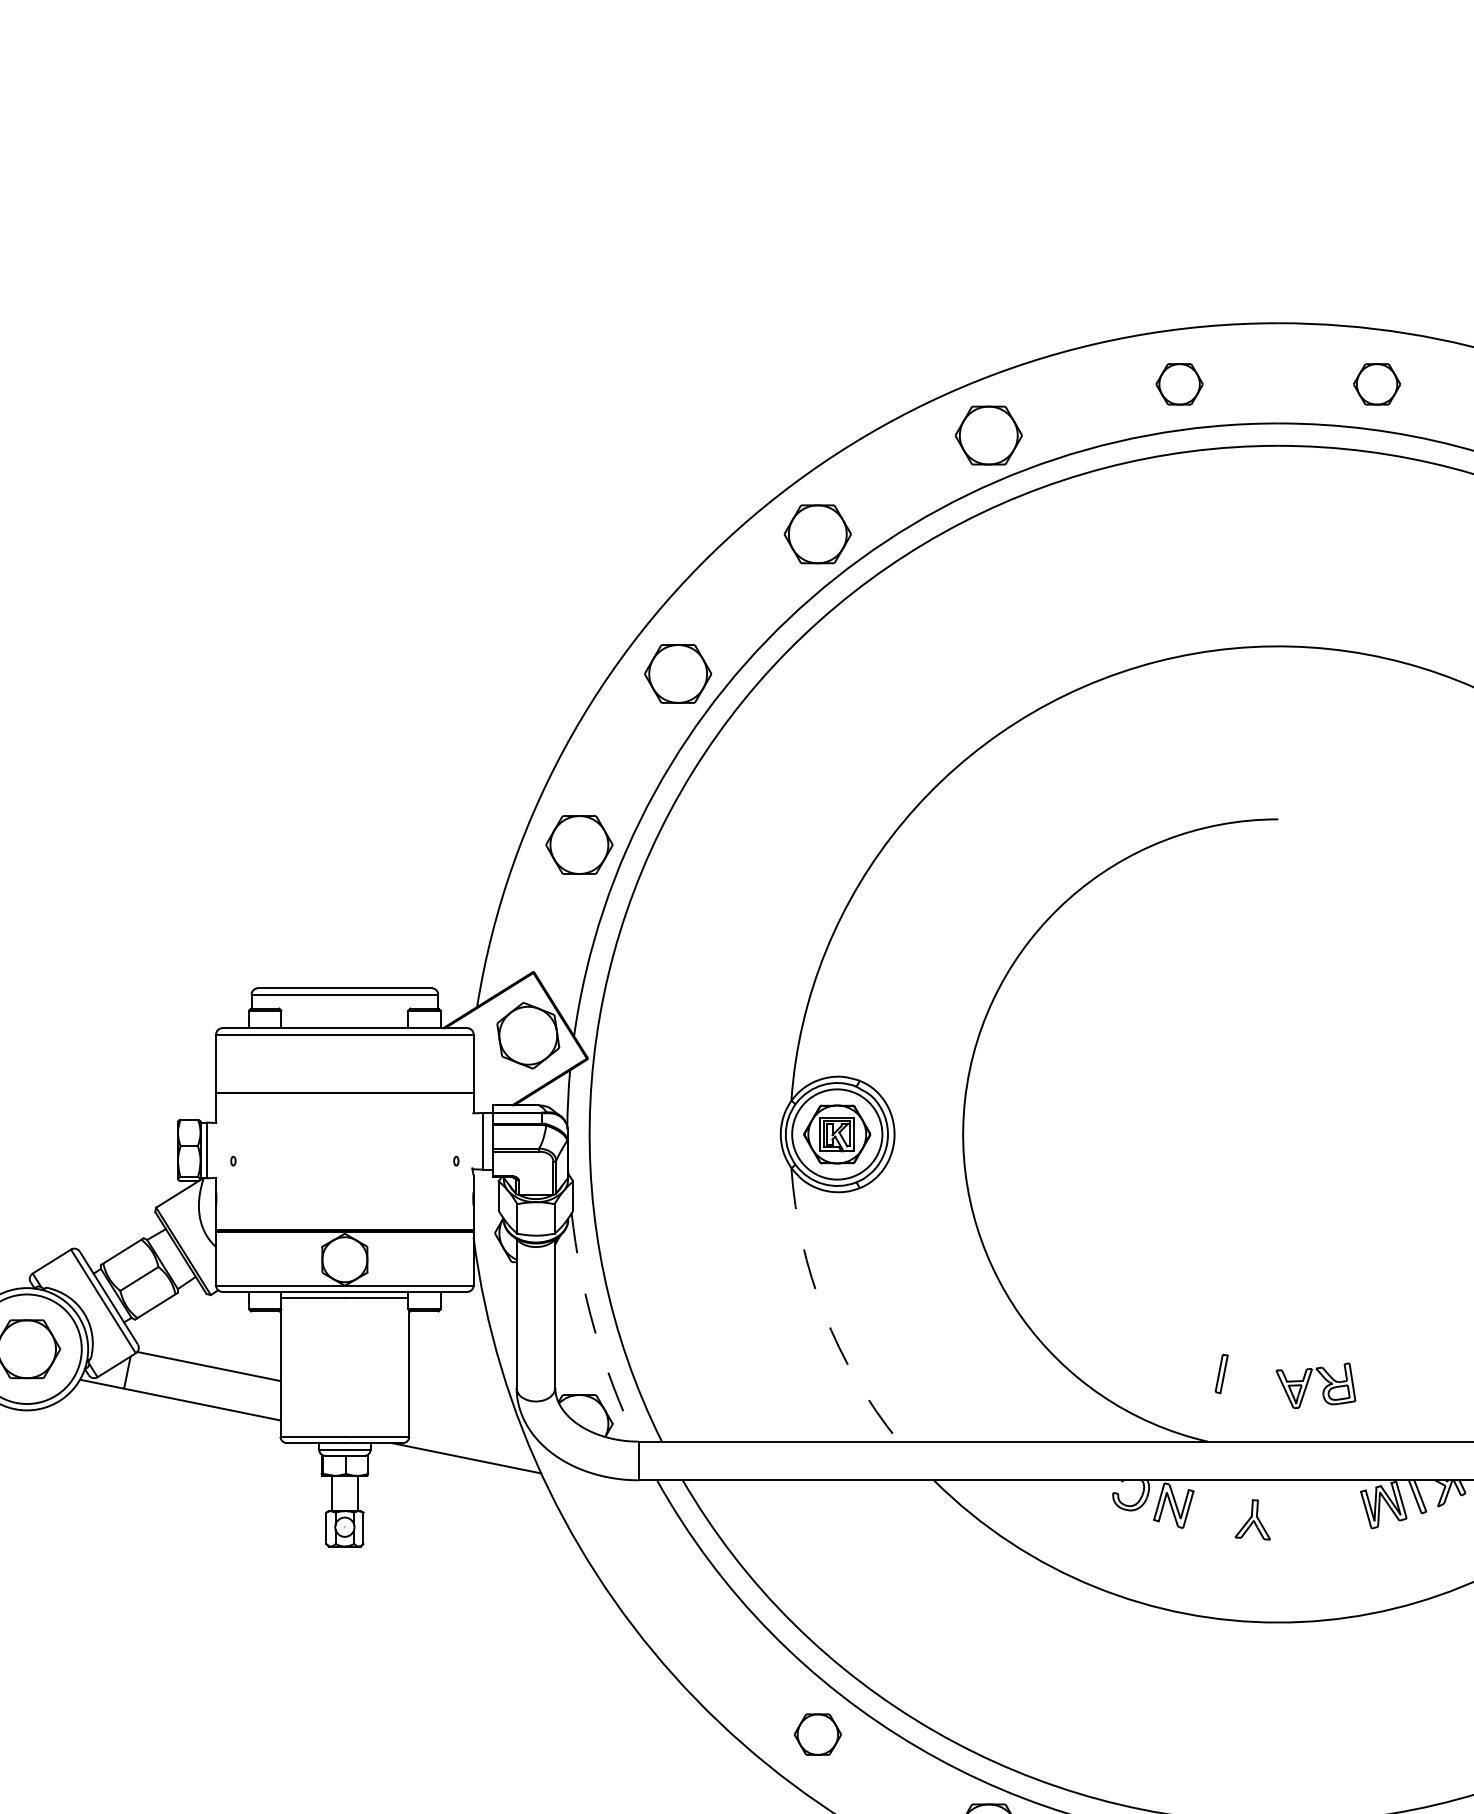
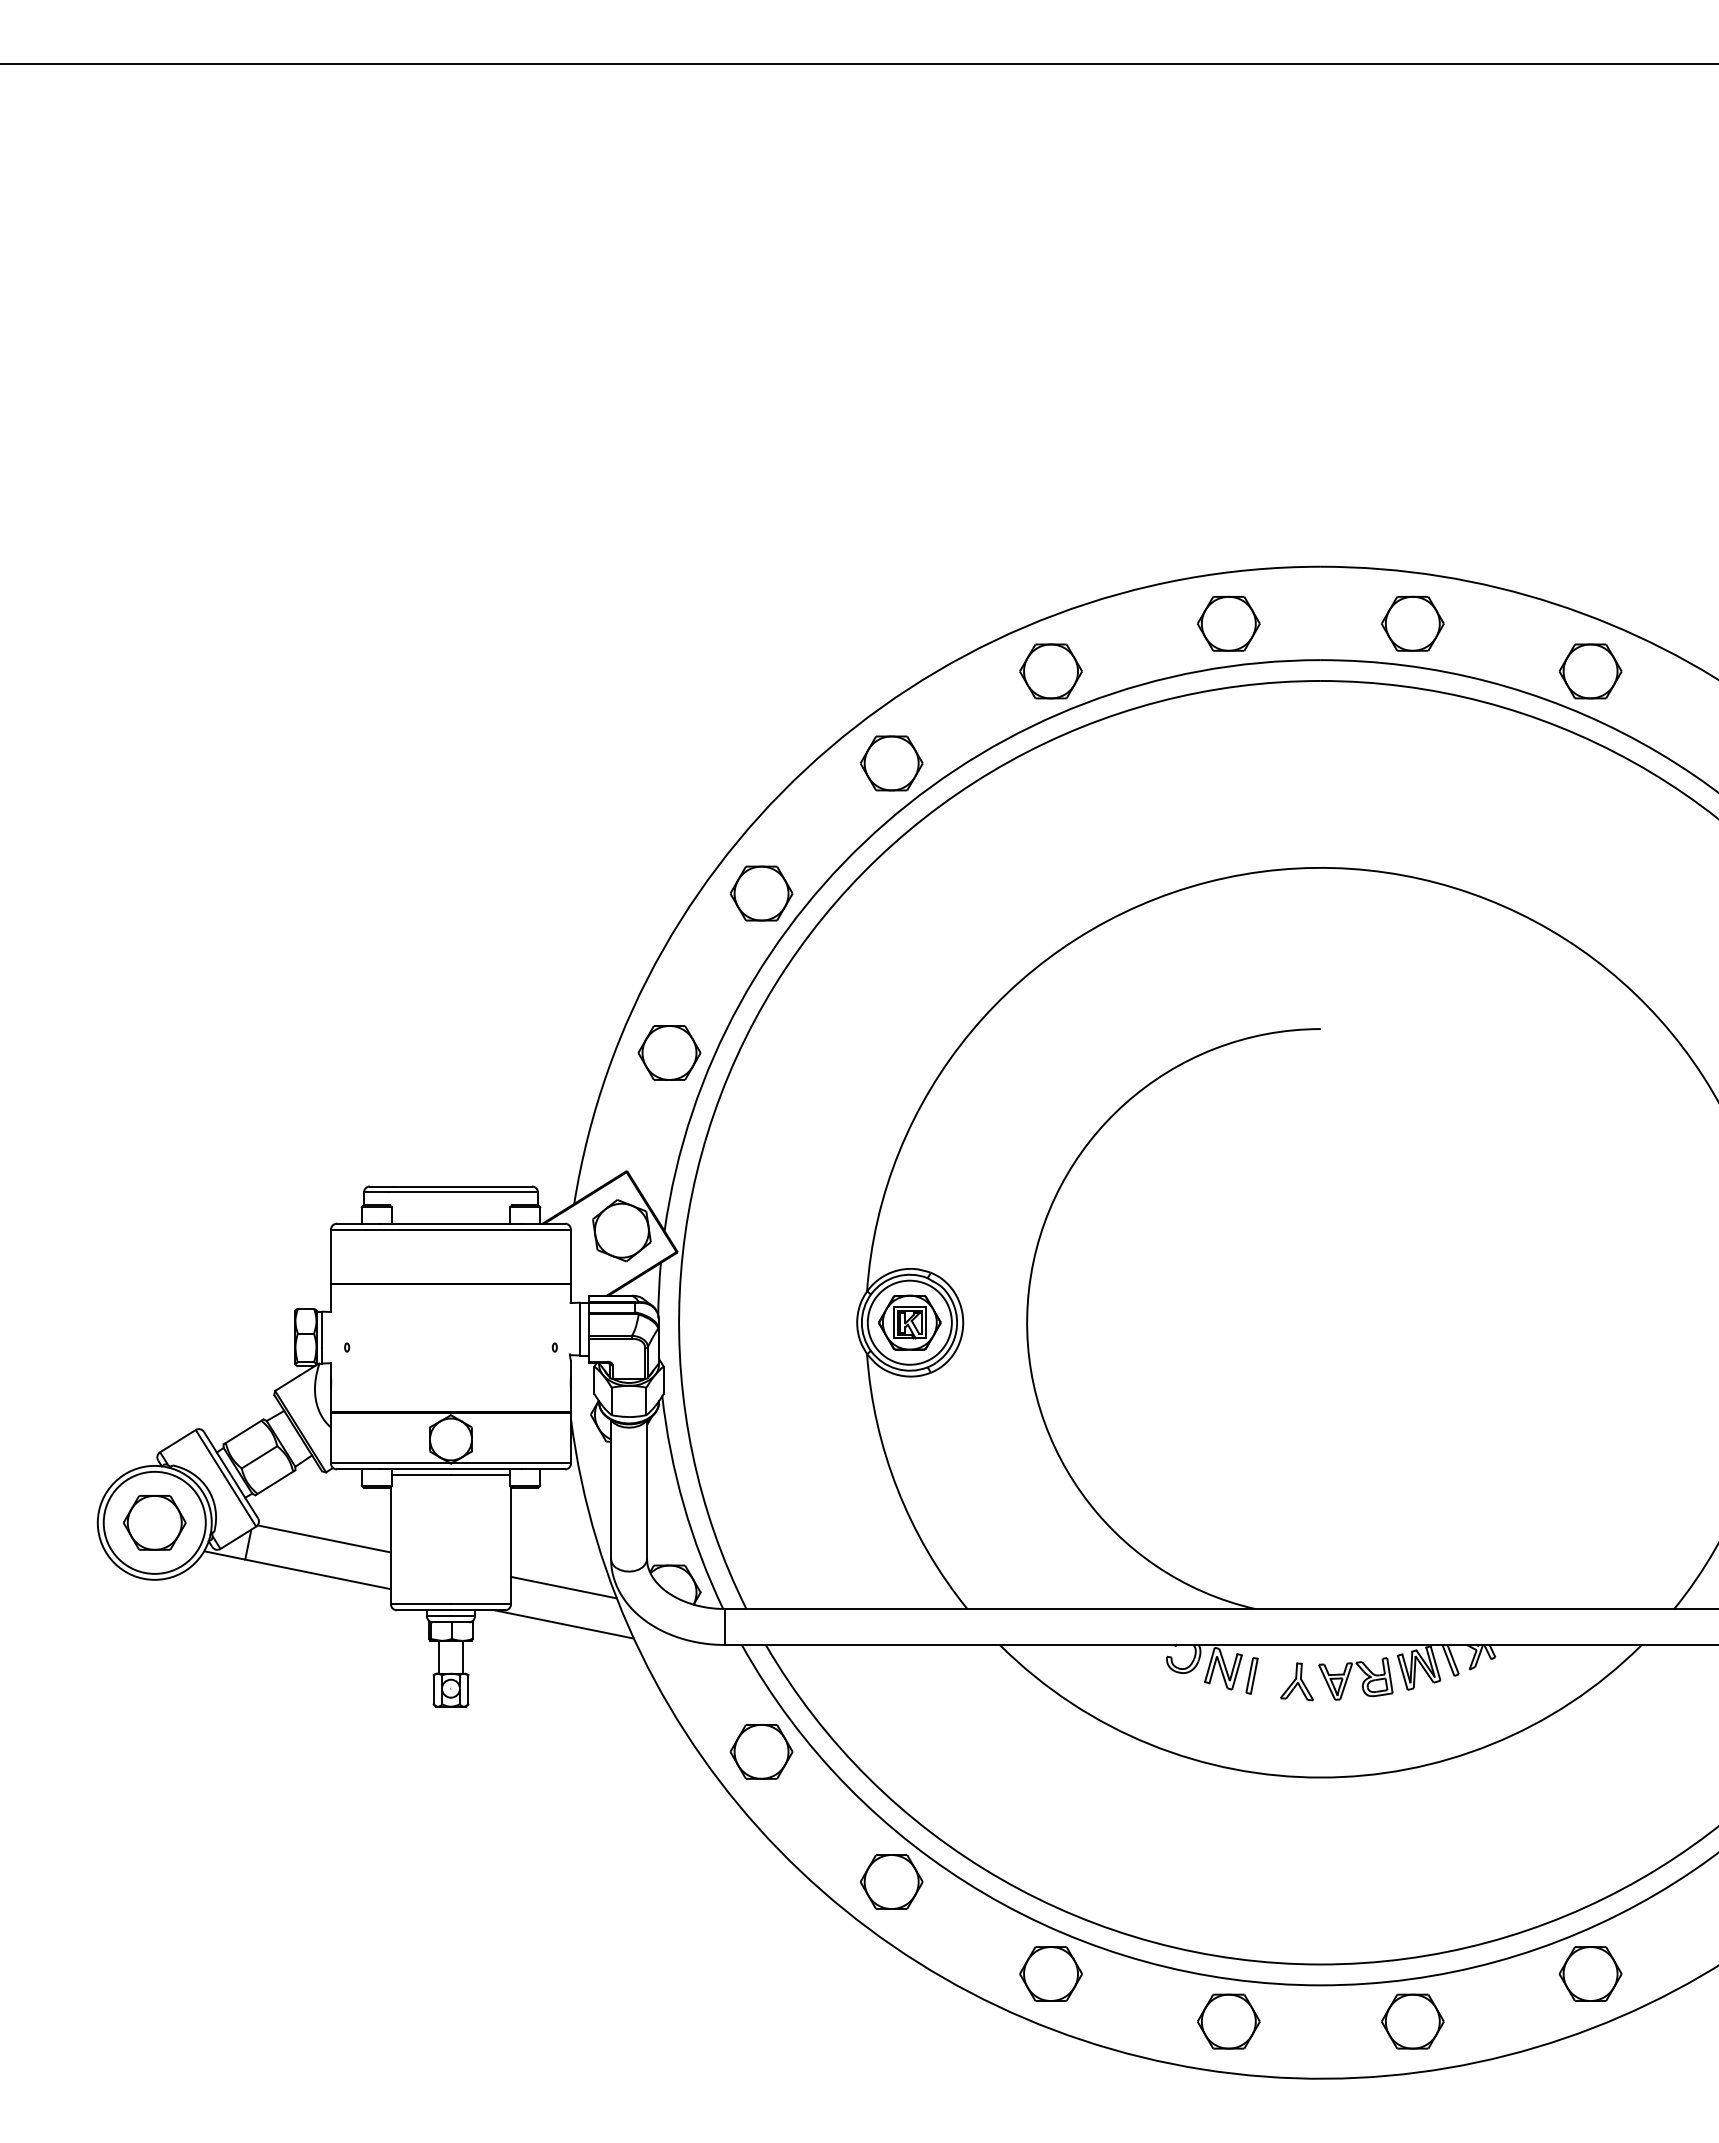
part: (1179, 384) -> (1228, 623), size x1.43
part: (1376, 384) -> (1412, 623), size x1.43
arc: (824, 1313) -> (897, 1489), dashed -> solid
arc: (594, 1329) -> (683, 1504), dashed -> solid
part: (1221, 1373) -> (1251, 1675), moved
part: (1309, 1382) -> (1349, 1675), moved
line: (465, 1418) -> (563, 1587), added
part: (678, 1594) -> (761, 1751), added
part: (817, 1734) -> (891, 1881), size x1.43

